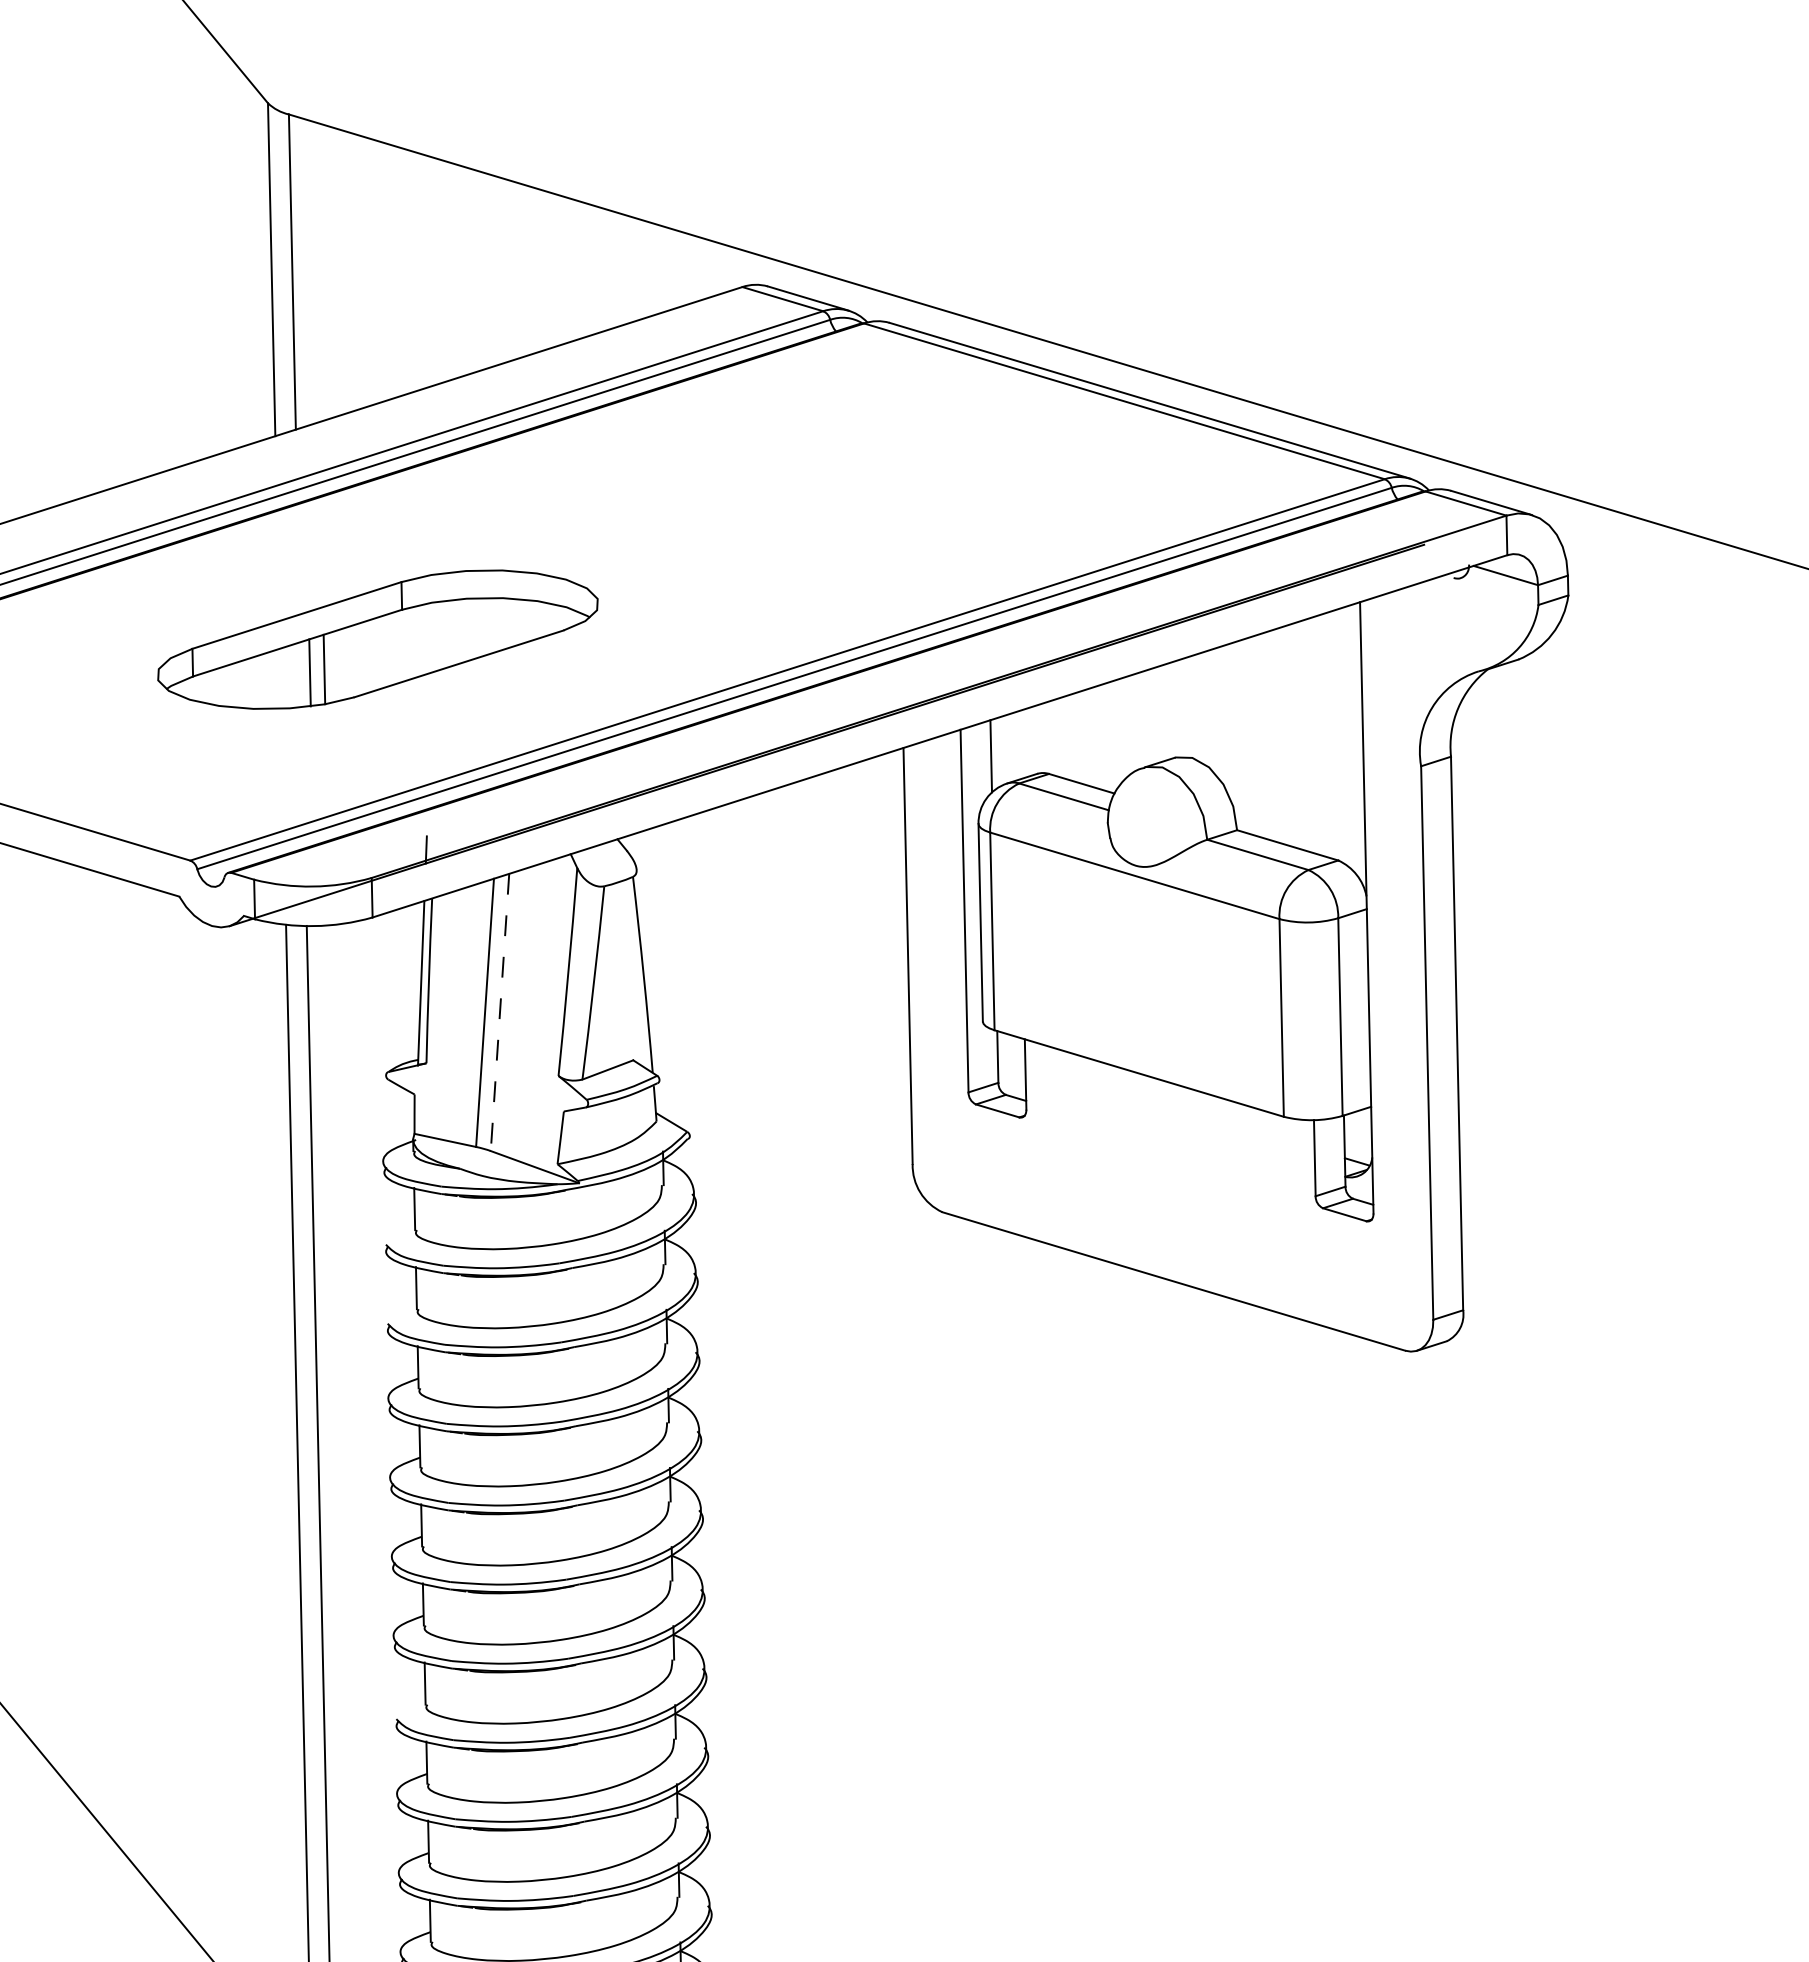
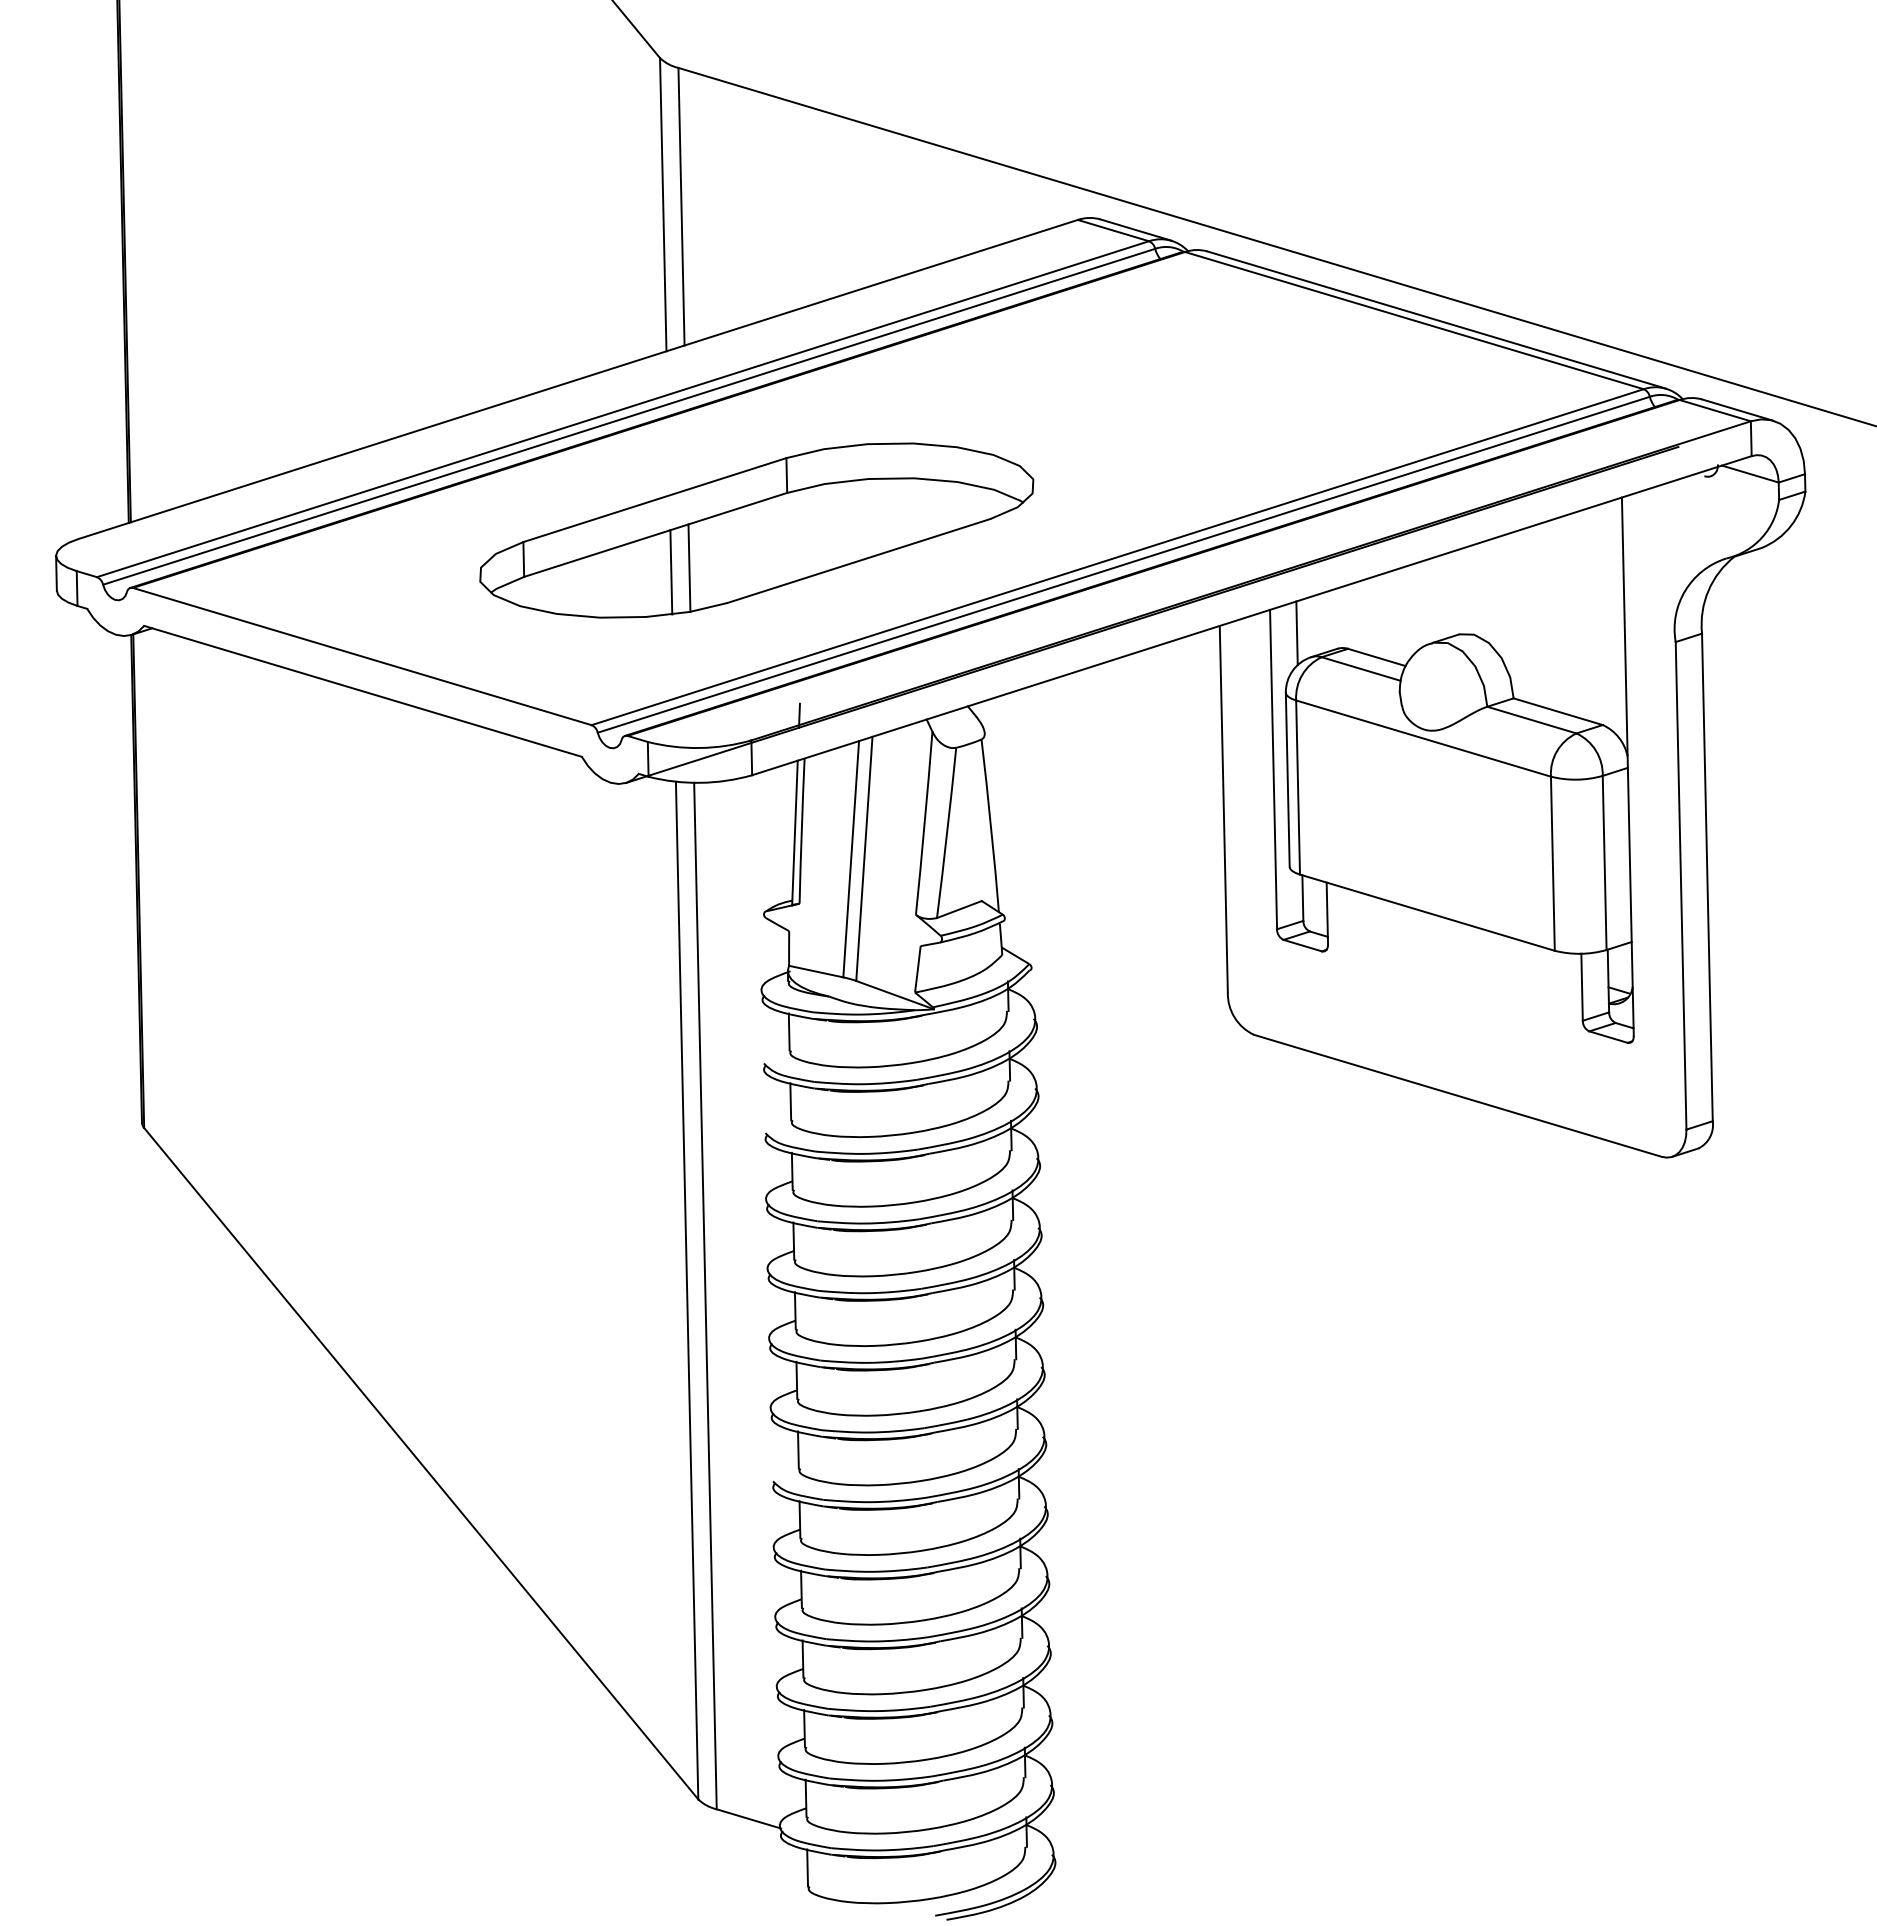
part: (377, 639) -> (756, 530), size x1.43
line: (500, 1013) -> (864, 859), dashed -> solid

